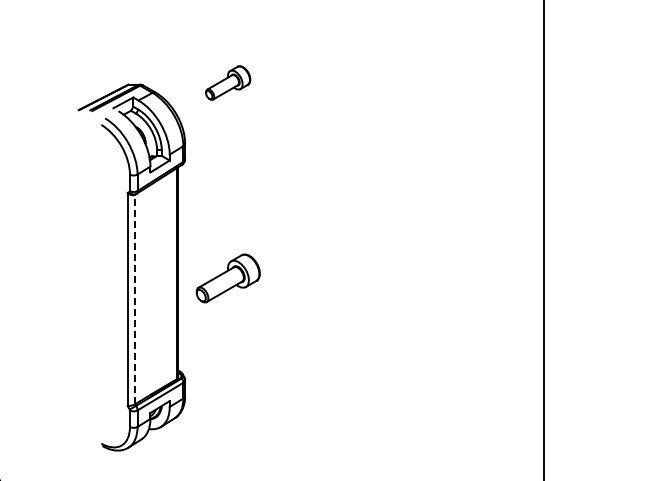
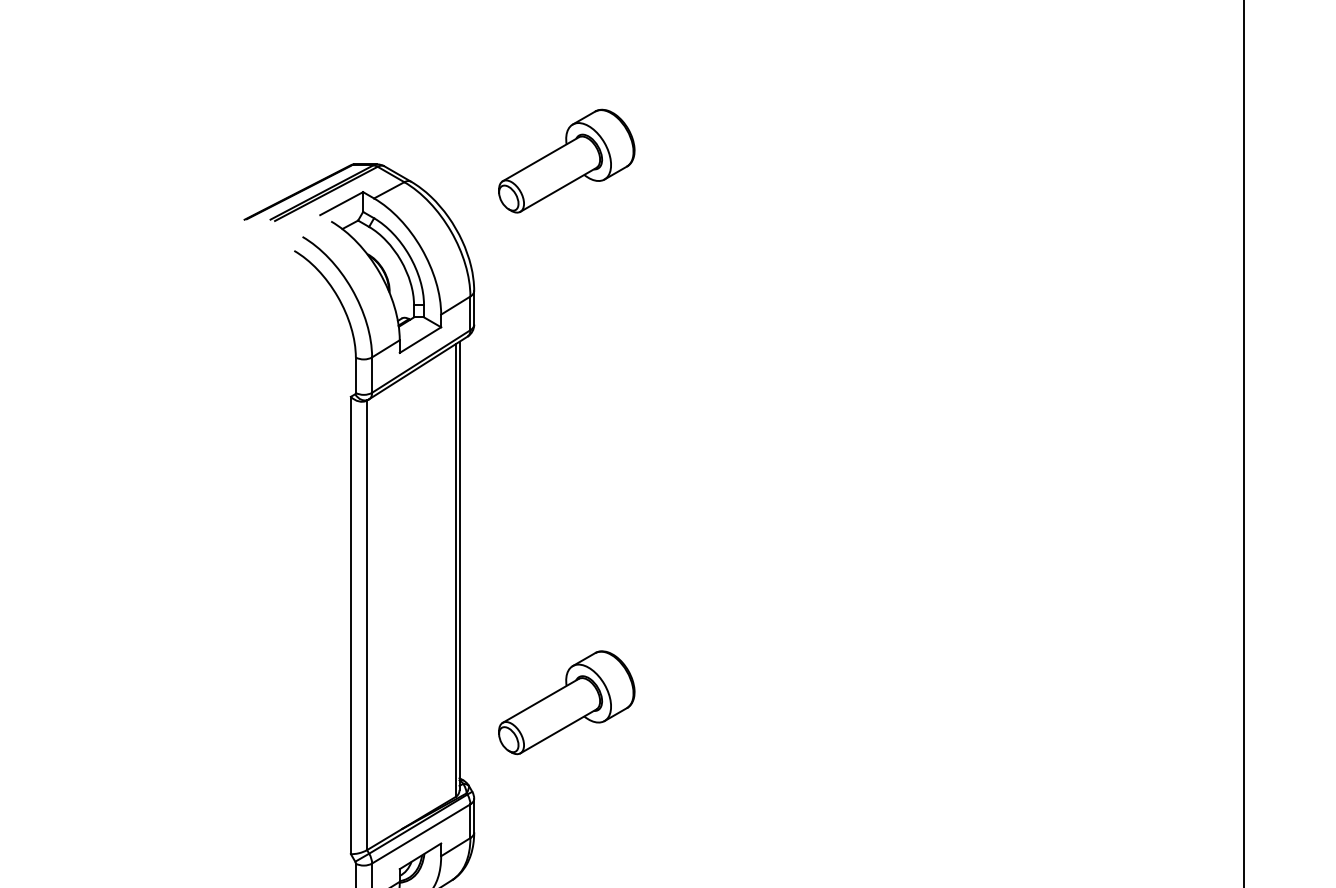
part: (227, 82) -> (565, 159), size x1.43
part: (227, 278) -> (565, 702), moved
line: (135, 299) -> (367, 625), dashed -> solid

